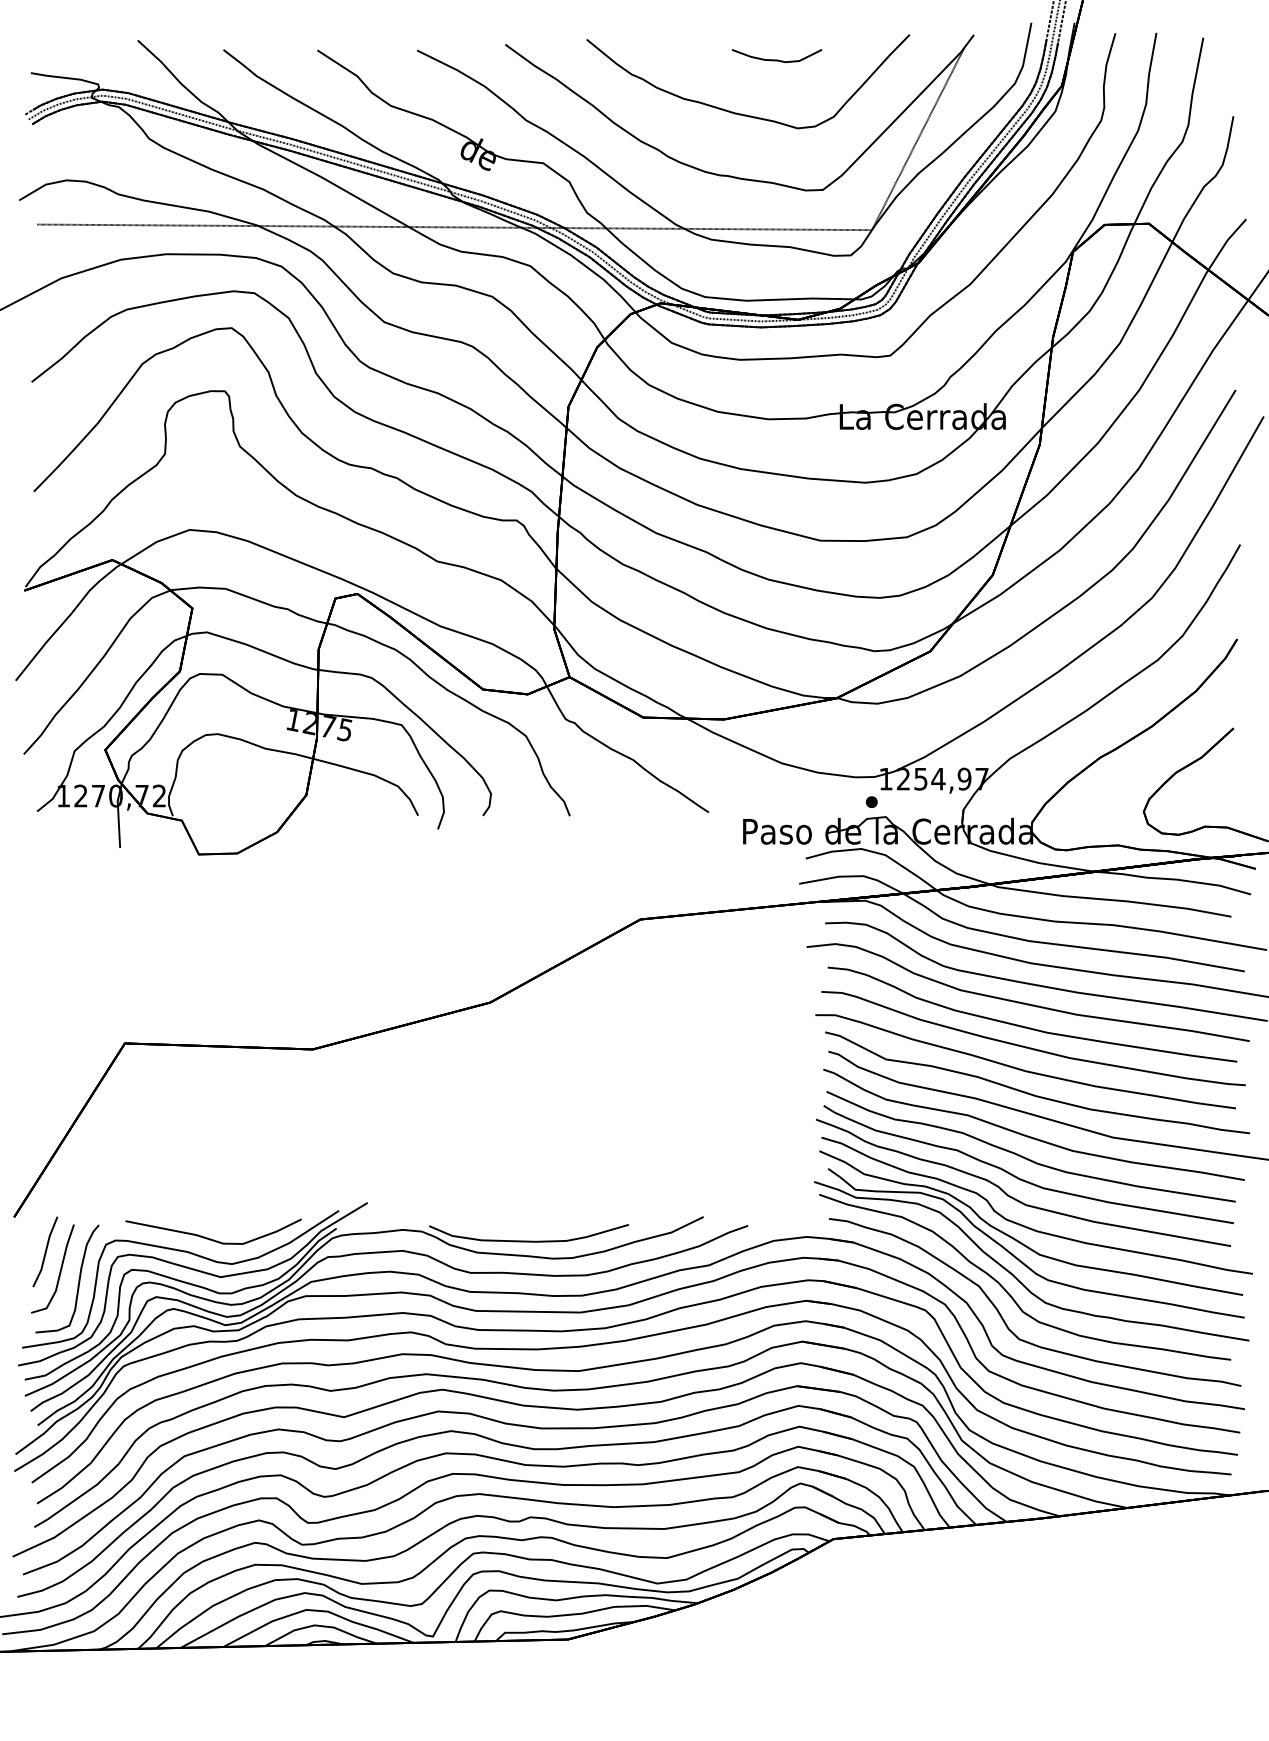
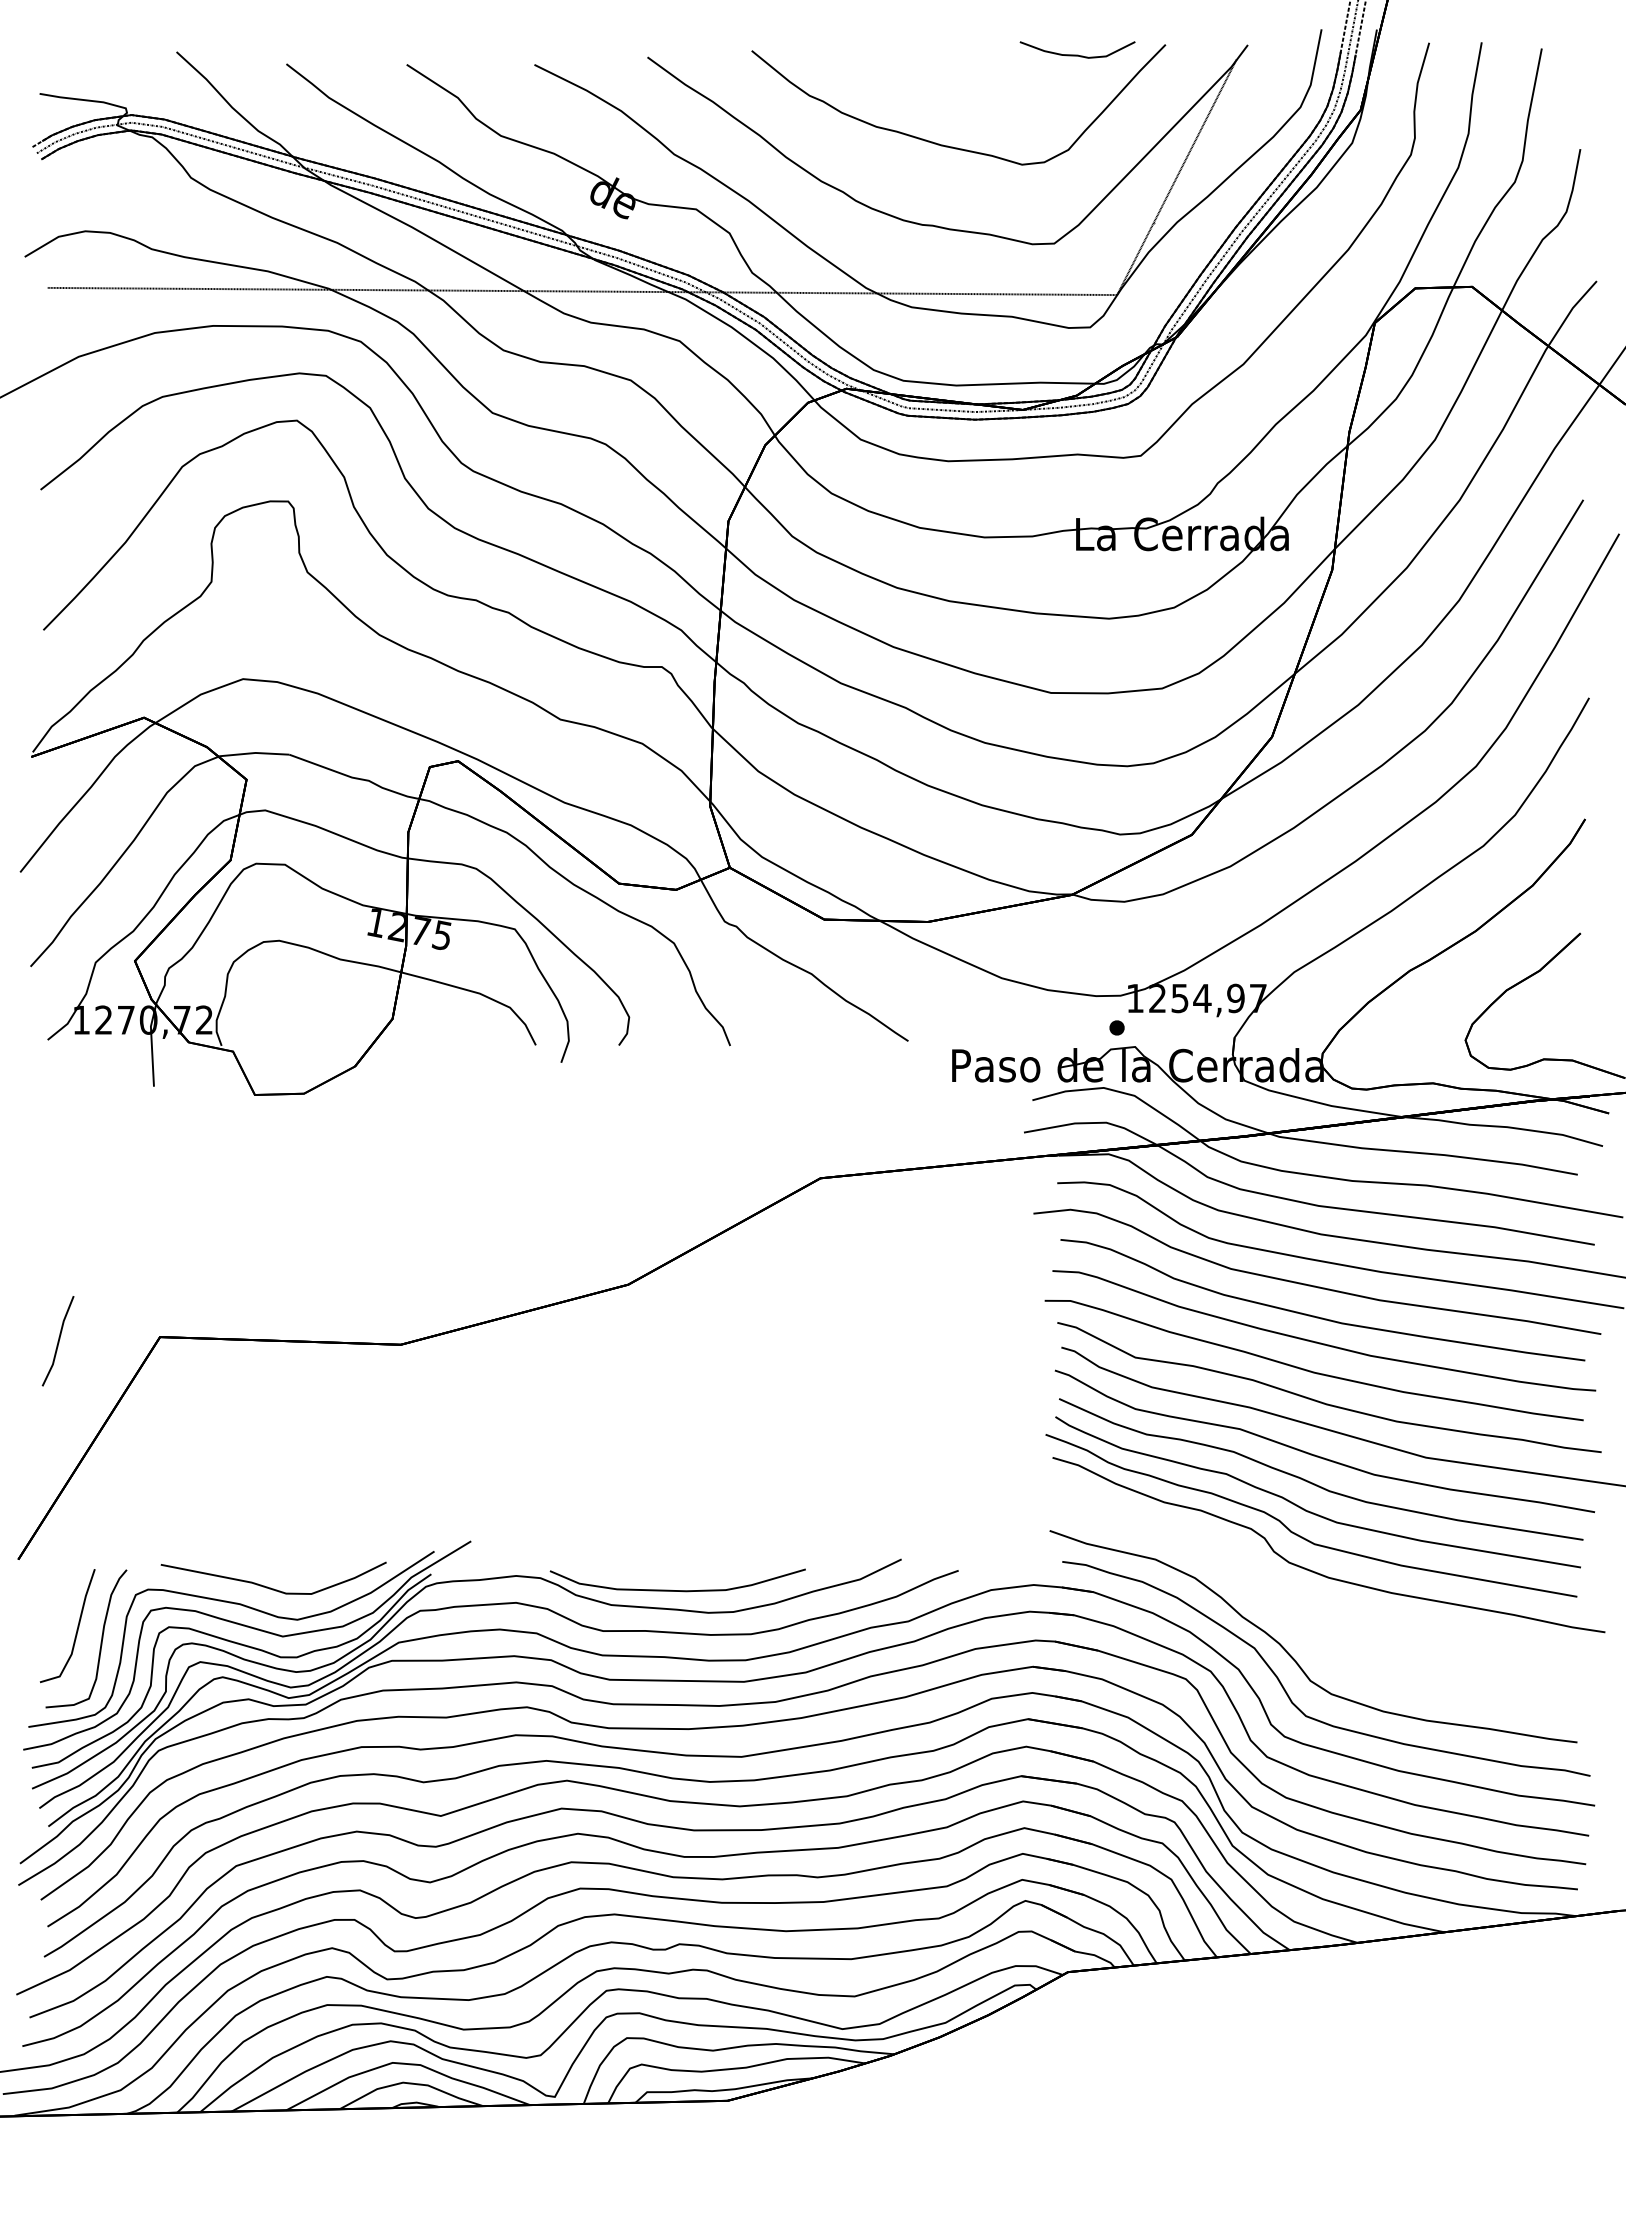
part: (776, 55) -> (1077, 49), moved
part: (1031, 1245) -> (1321, 1596), removed
part: (44, 1252) -> (57, 1341), moved

